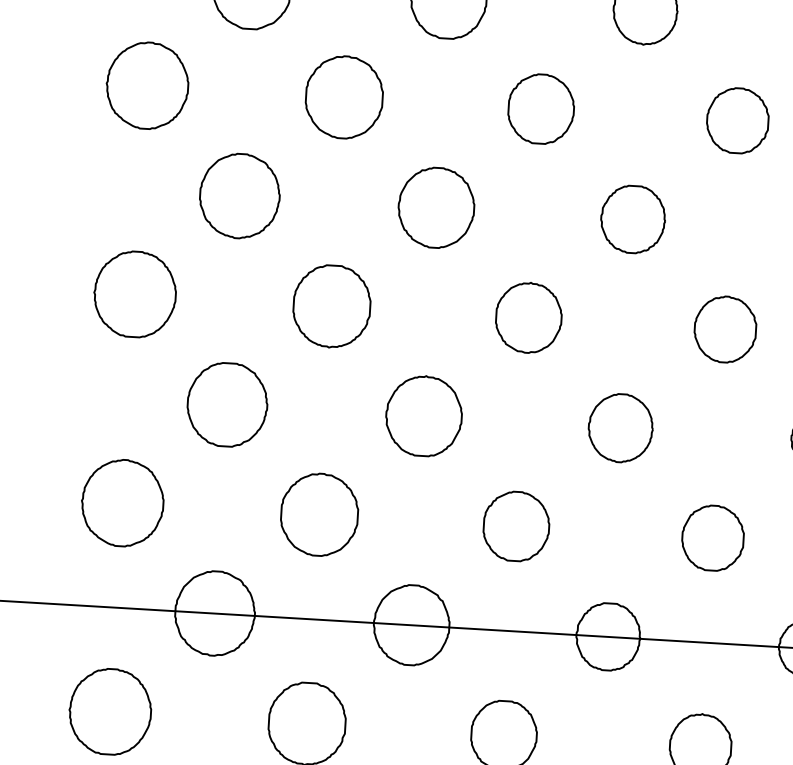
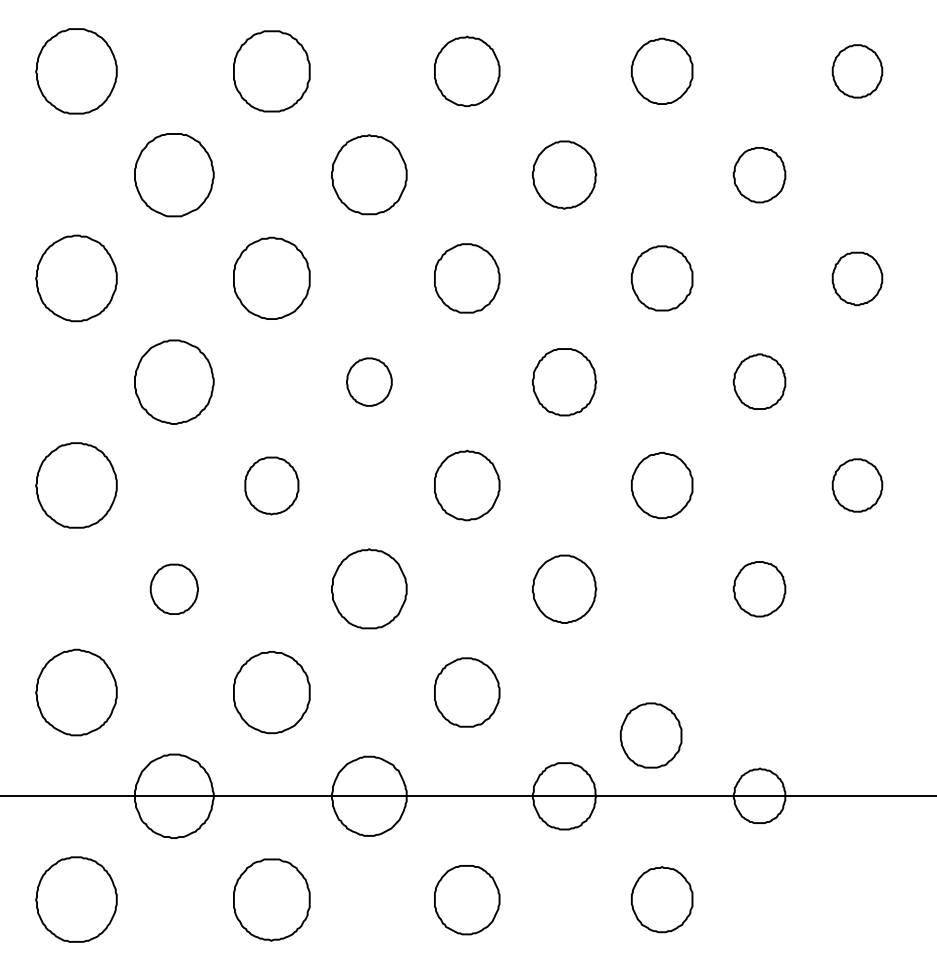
part: (436, 207) -> (369, 381), size x0.6
part: (331, 306) -> (271, 485), size x0.7
part: (227, 405) -> (174, 589), size x0.6
part: (713, 538) -> (651, 735), moved

